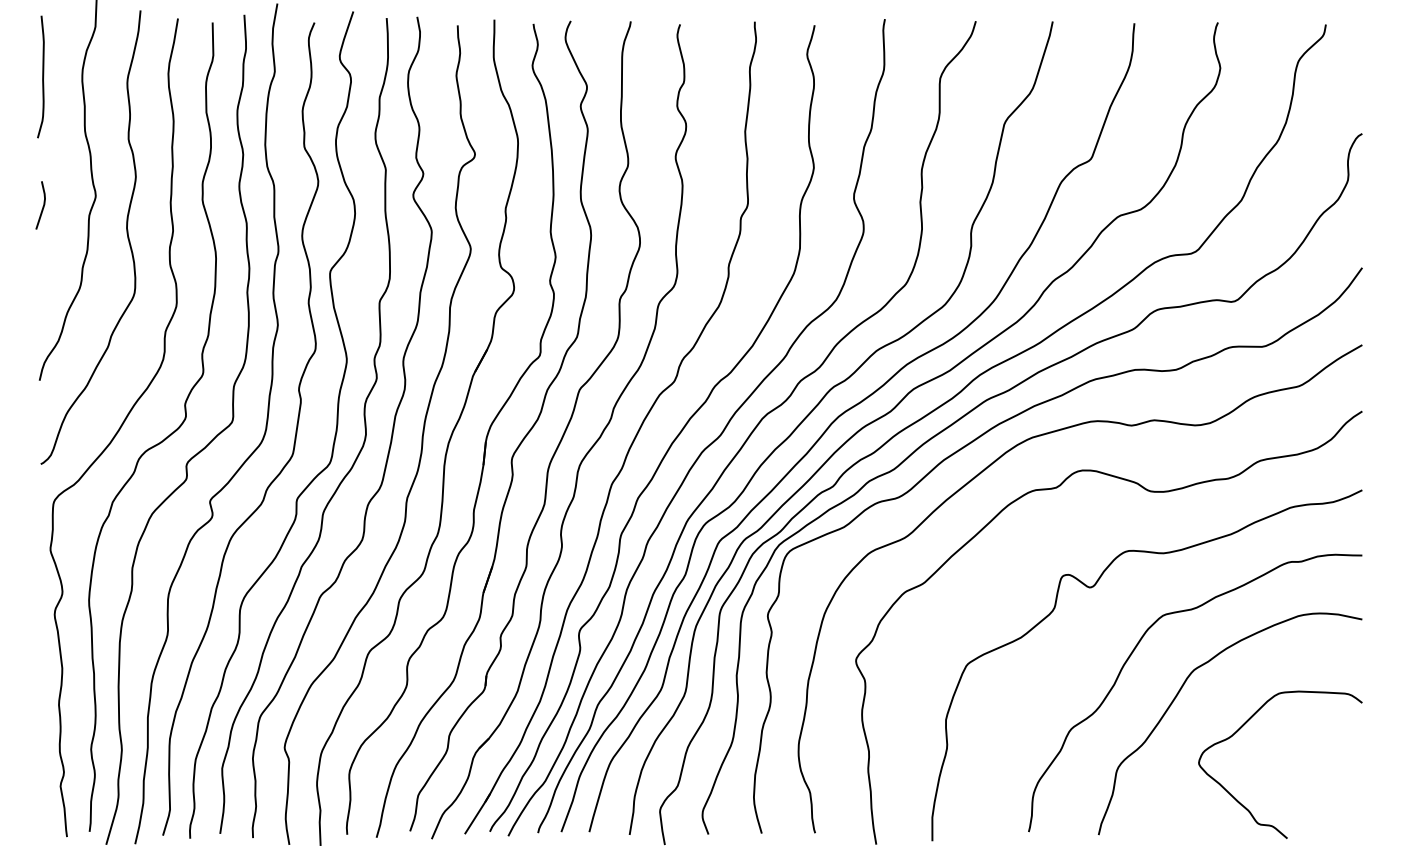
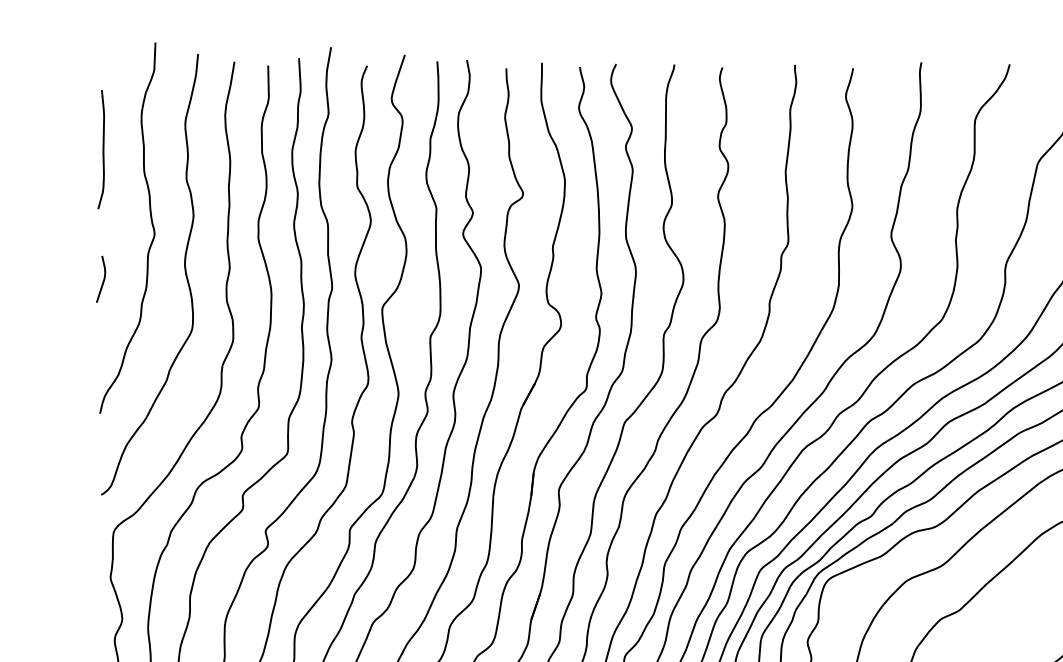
curve: (42, 76) -> (102, 149), moved
line: (42, 206) -> (102, 280), moved

